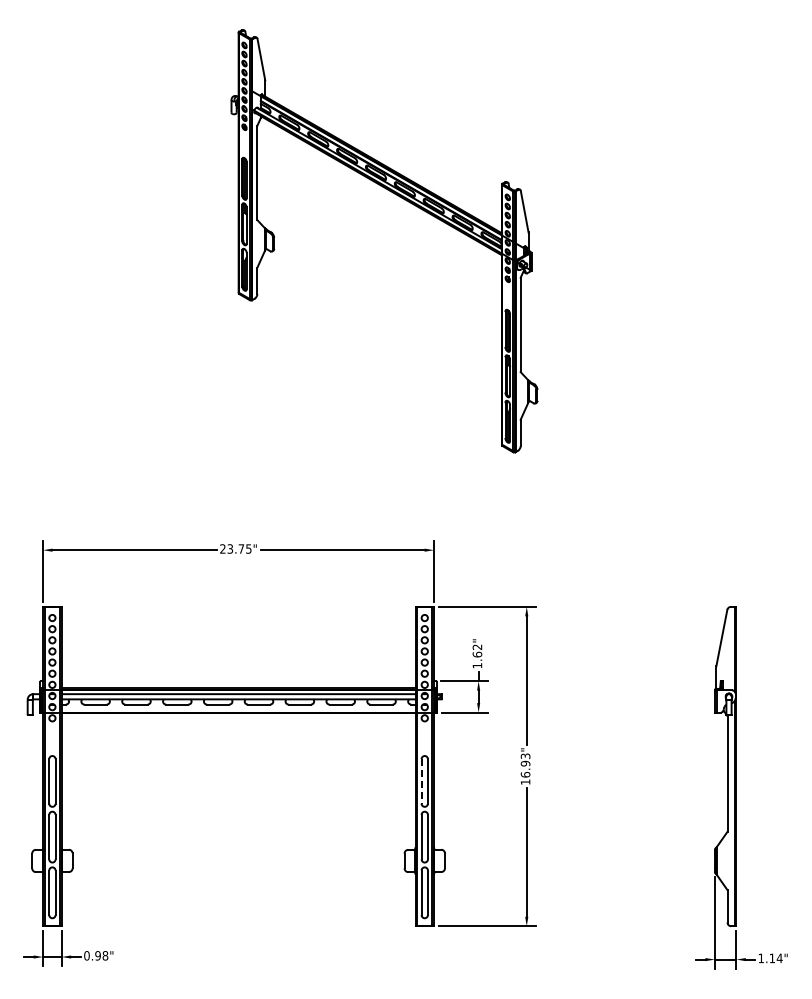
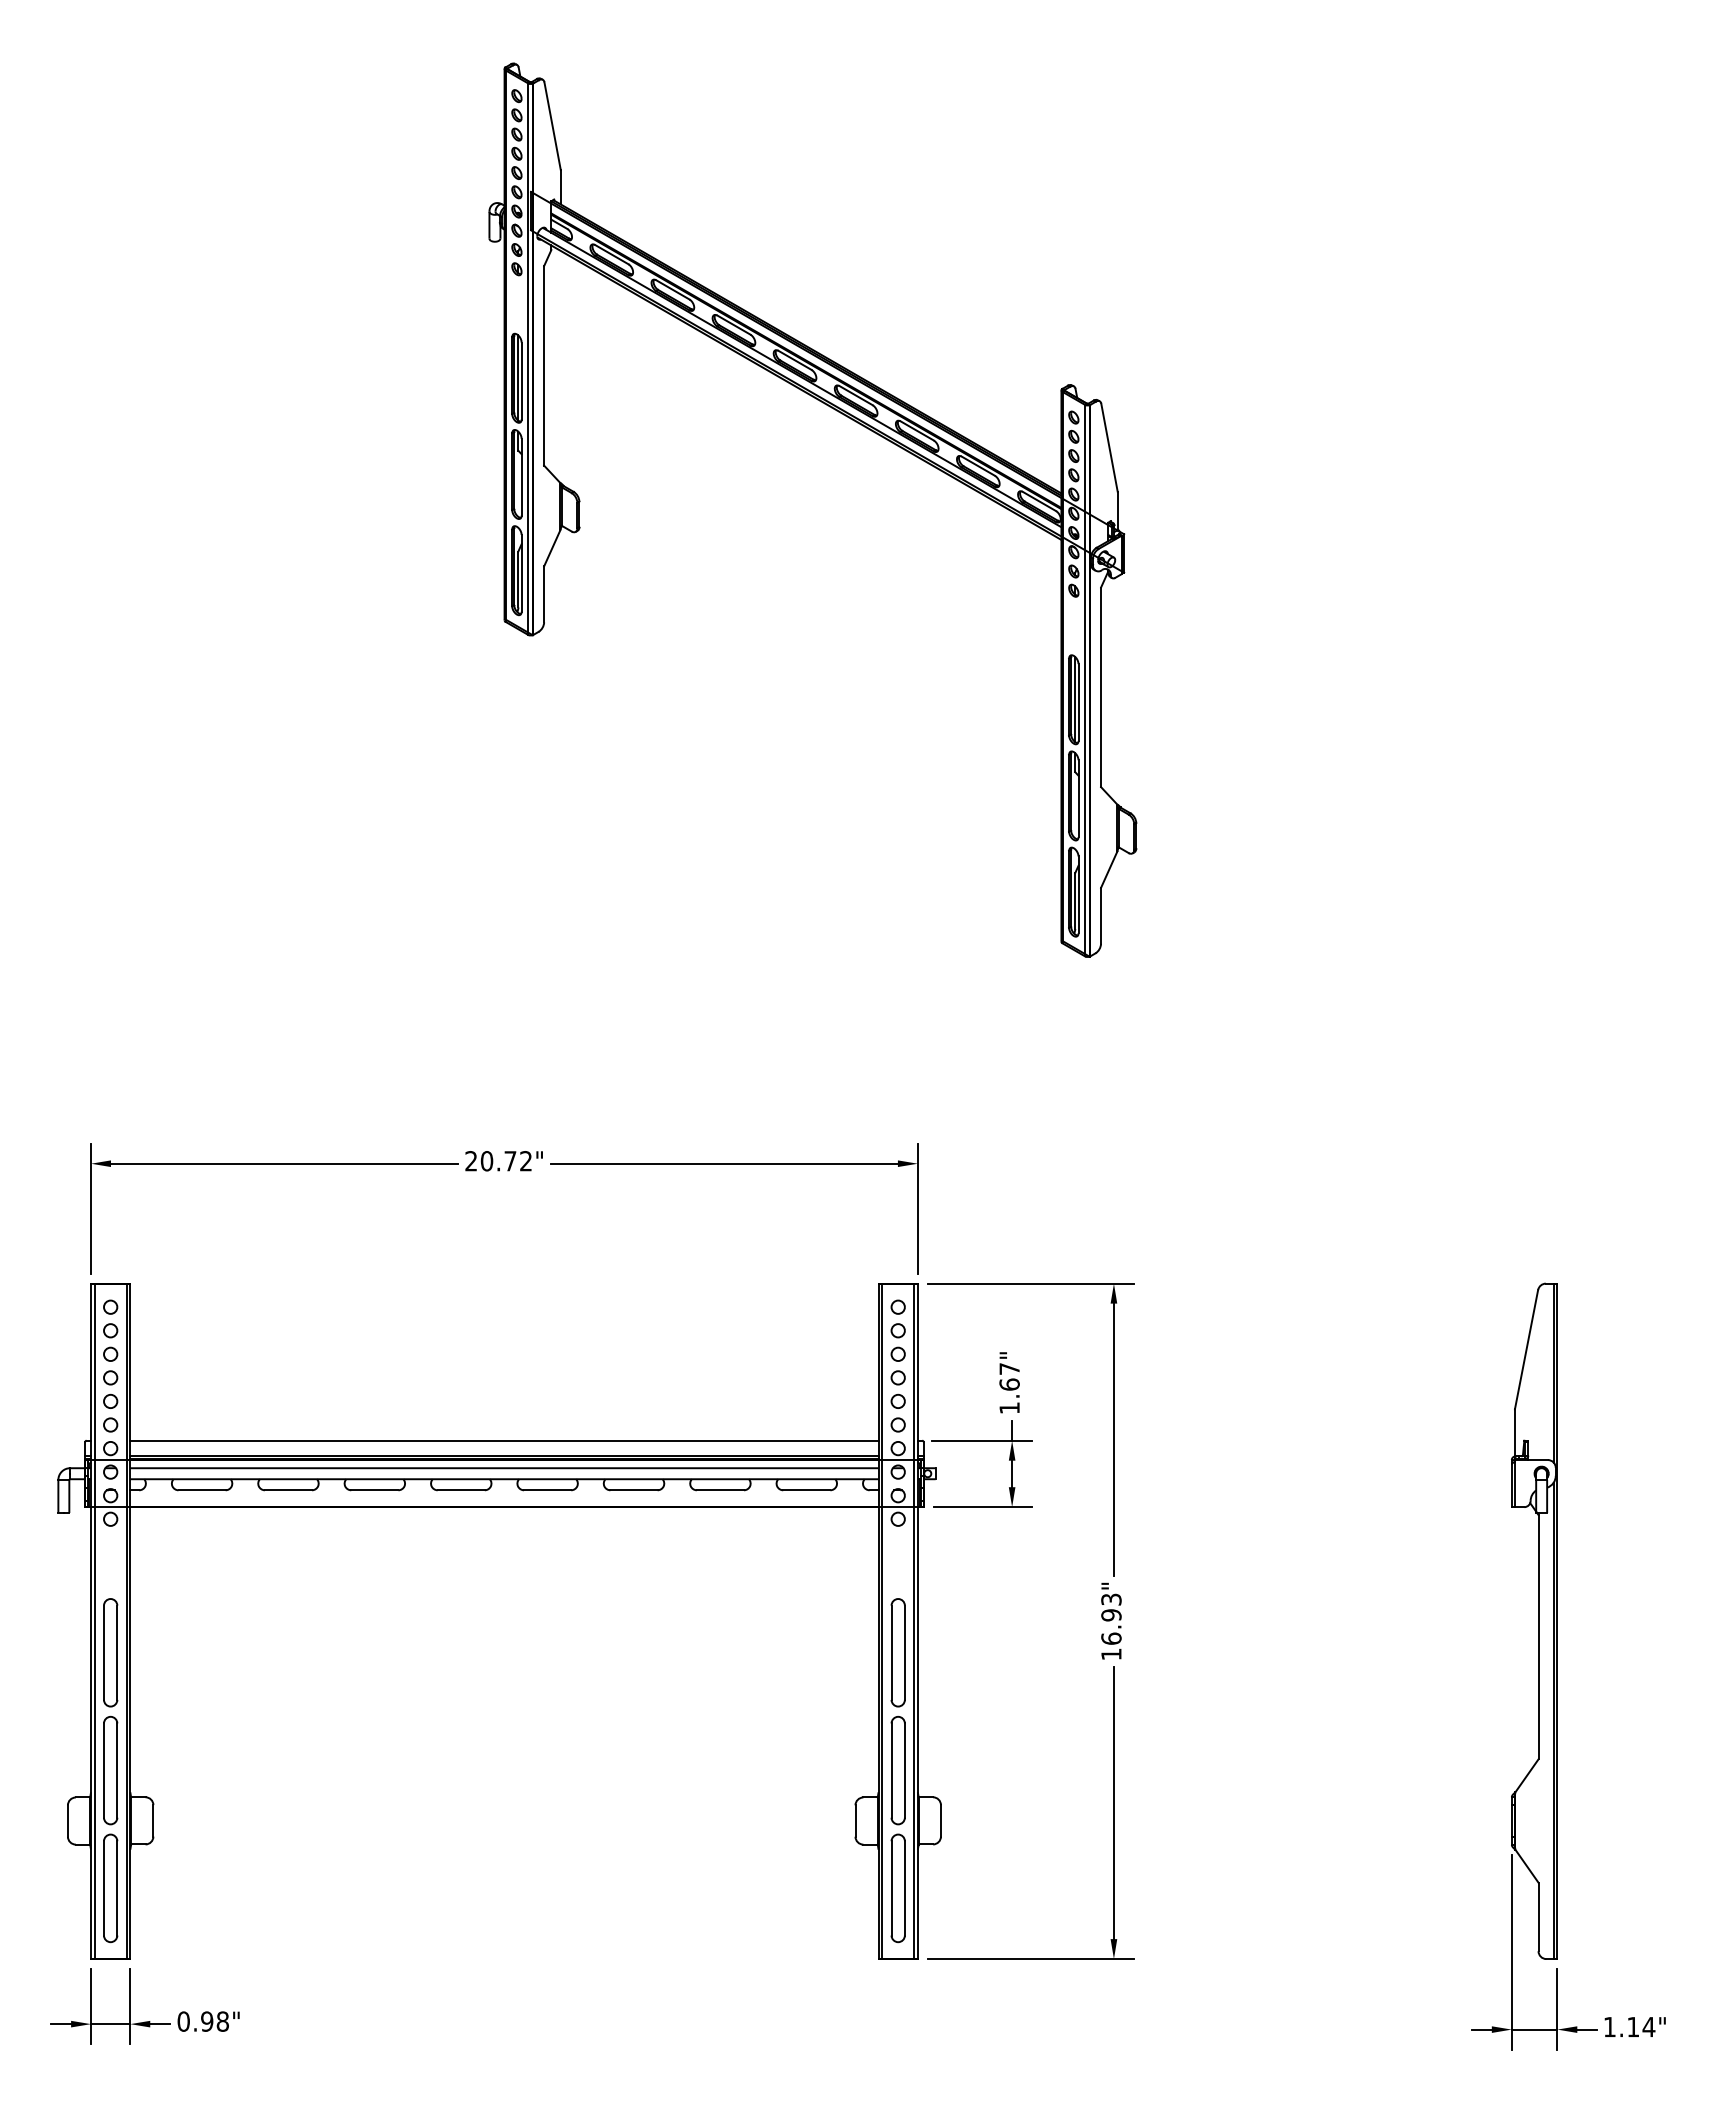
text: (239, 548) -> (506, 1160), 23.75" -> 20.72"
text: (477, 647) -> (1009, 1369), 1.62" -> 1.67"
line: (238, 681) -> (504, 1441), added
line: (421, 781) -> (891, 1652), dashed -> solid

